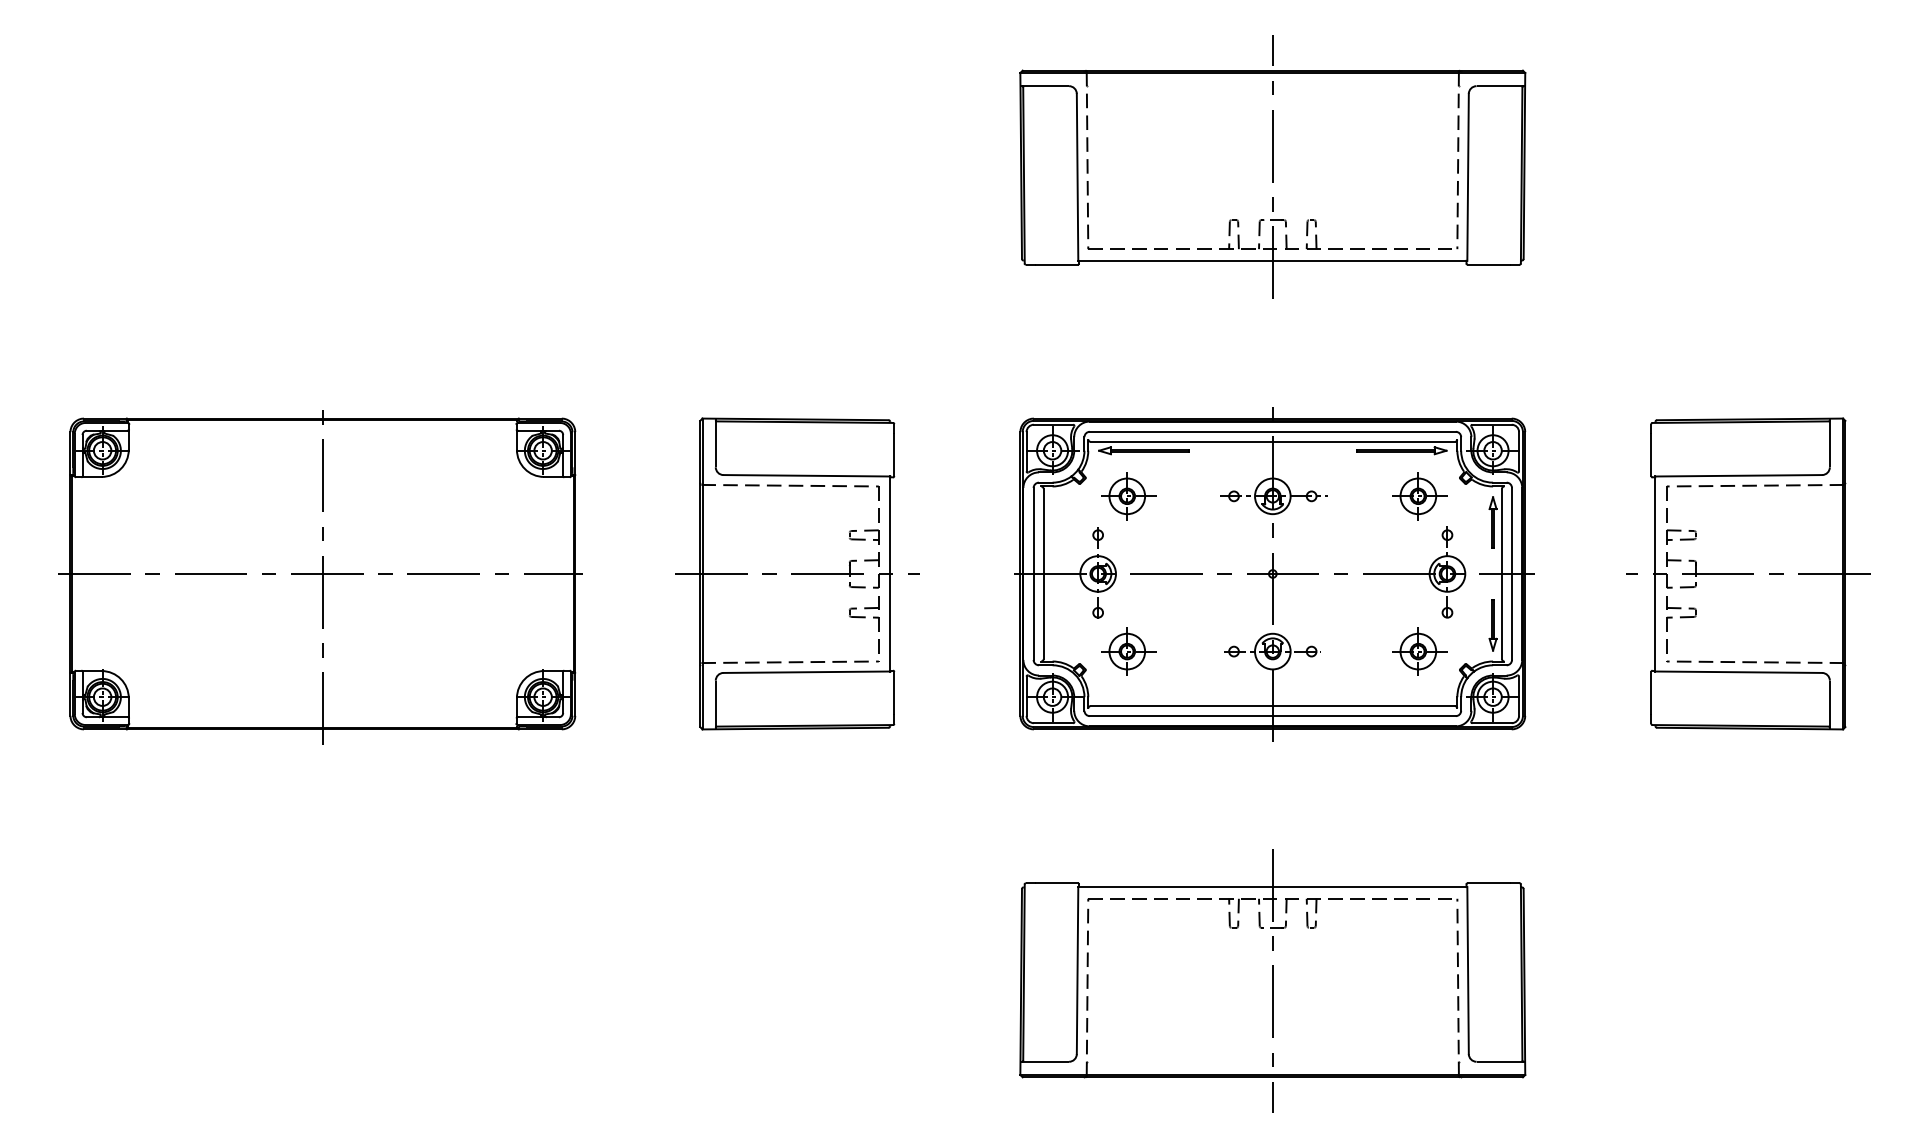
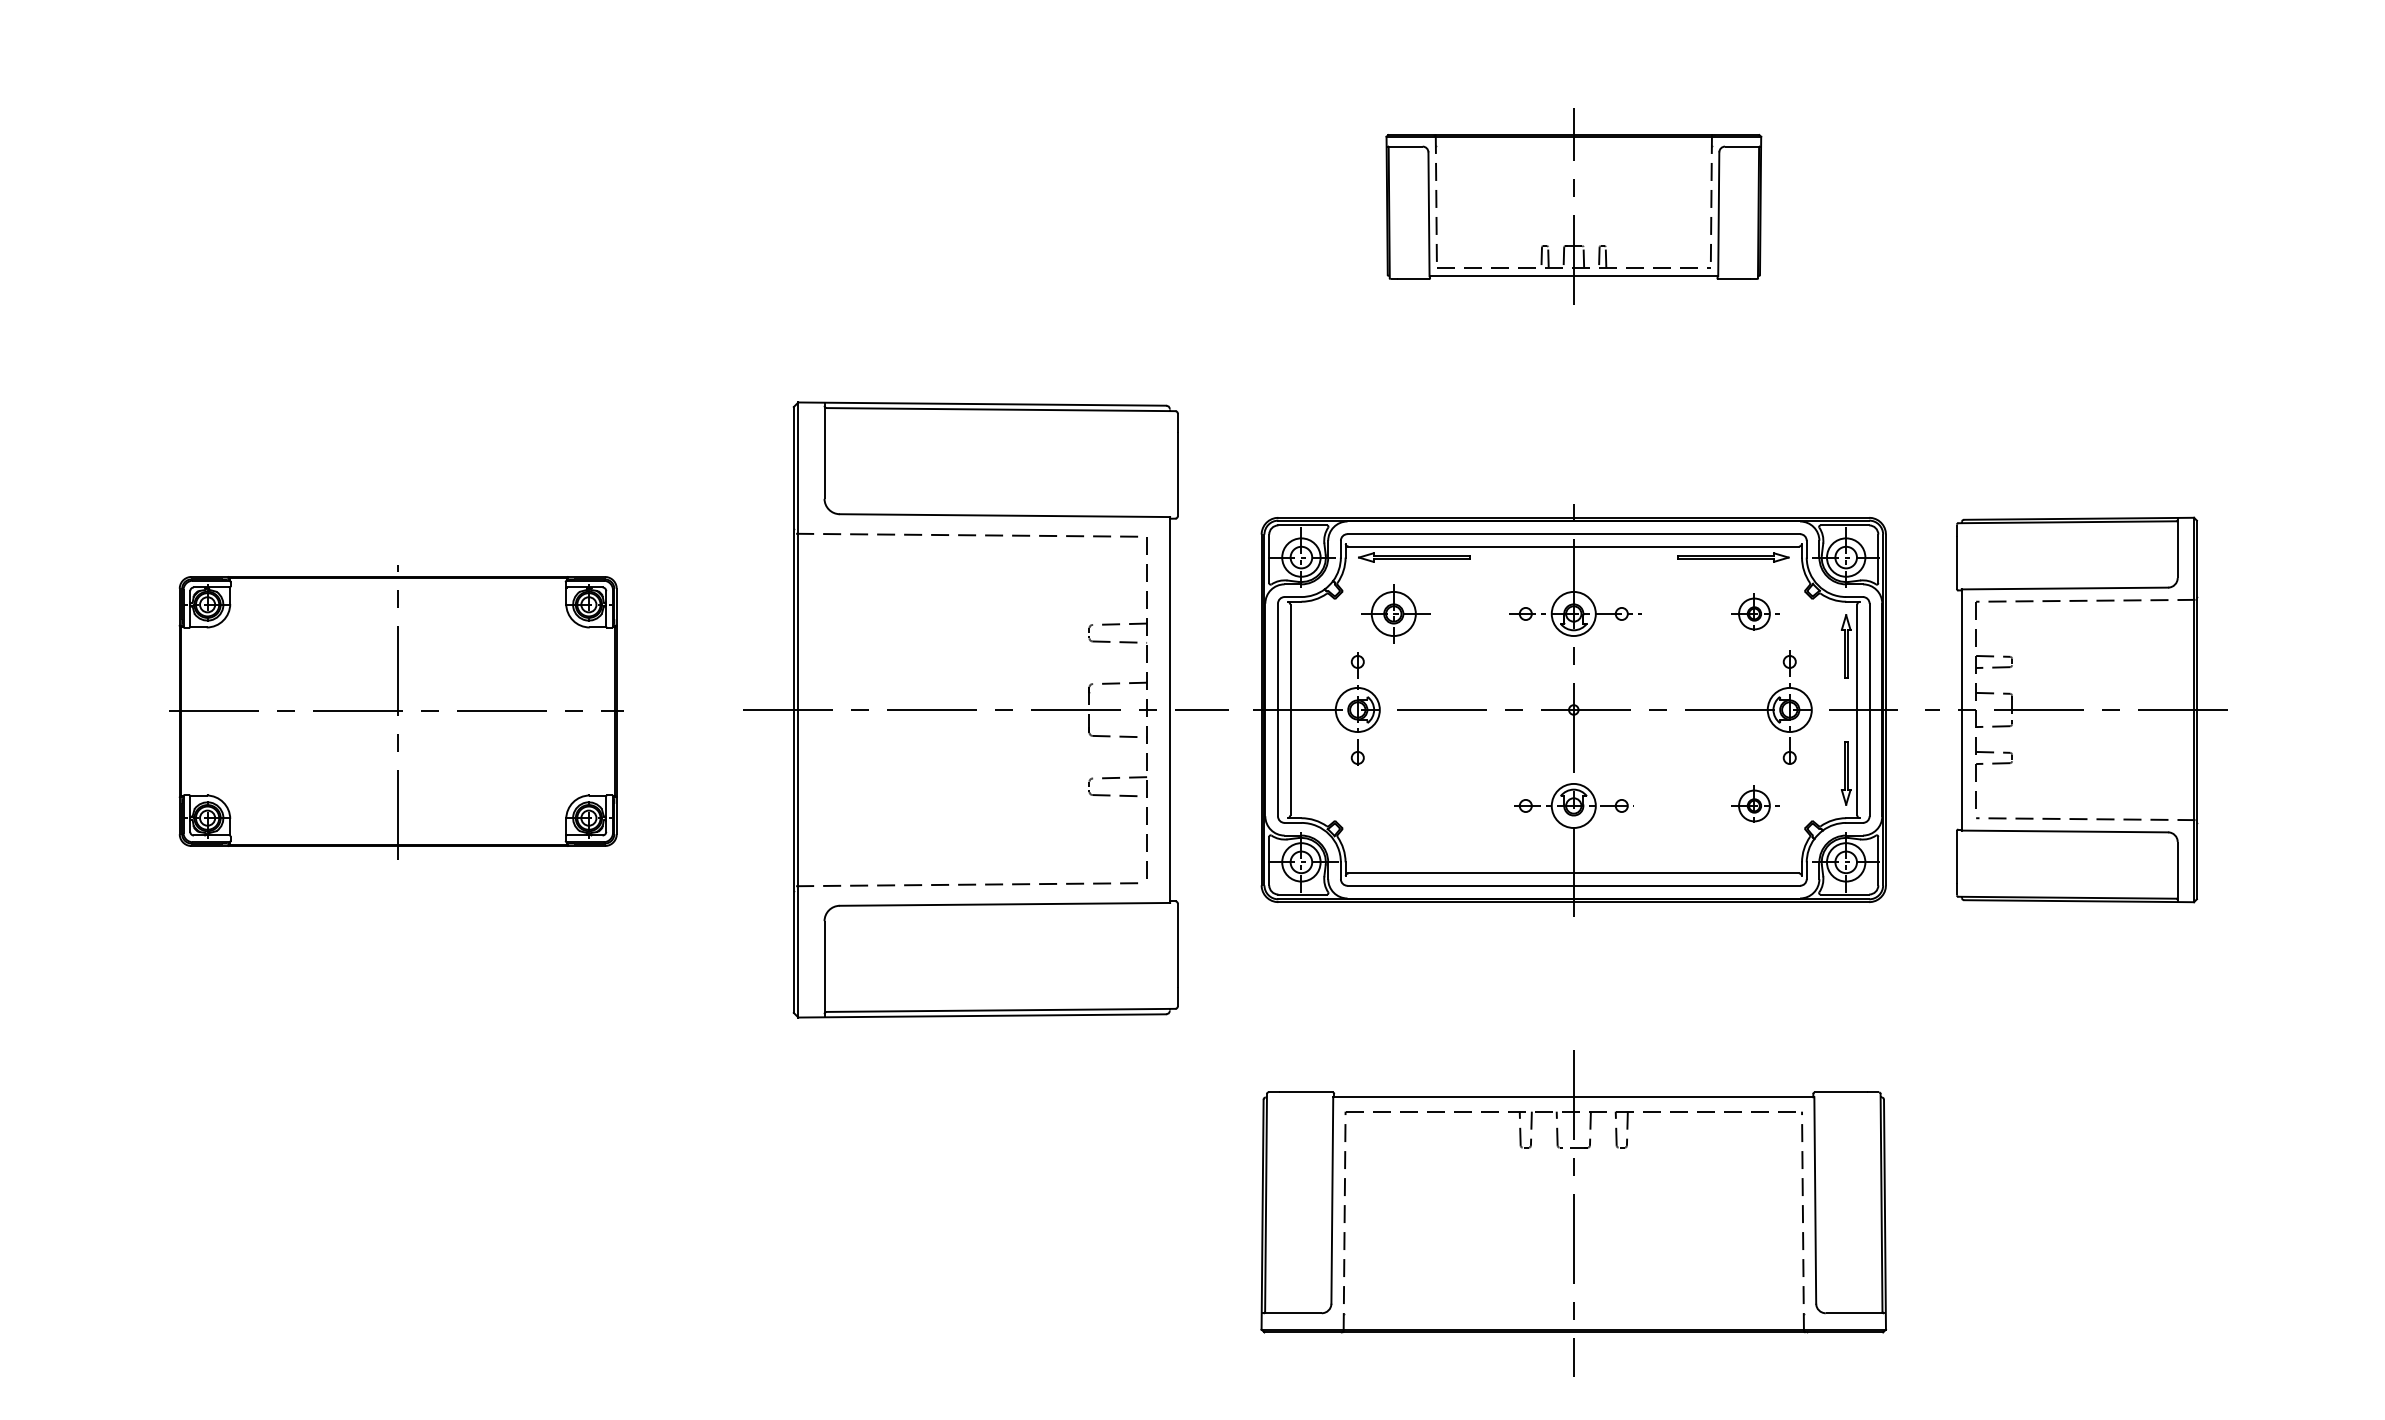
part: (1272, 166) -> (1573, 206), size x0.6
part: (1419, 495) -> (1755, 613), size x0.7
part: (797, 573) -> (985, 709), size x1.6
part: (1748, 573) -> (2076, 709), moved
part: (320, 577) -> (396, 714), size x0.7
part: (1128, 651) -> (1395, 805), removed
part: (1419, 651) -> (1755, 805), size x0.7

